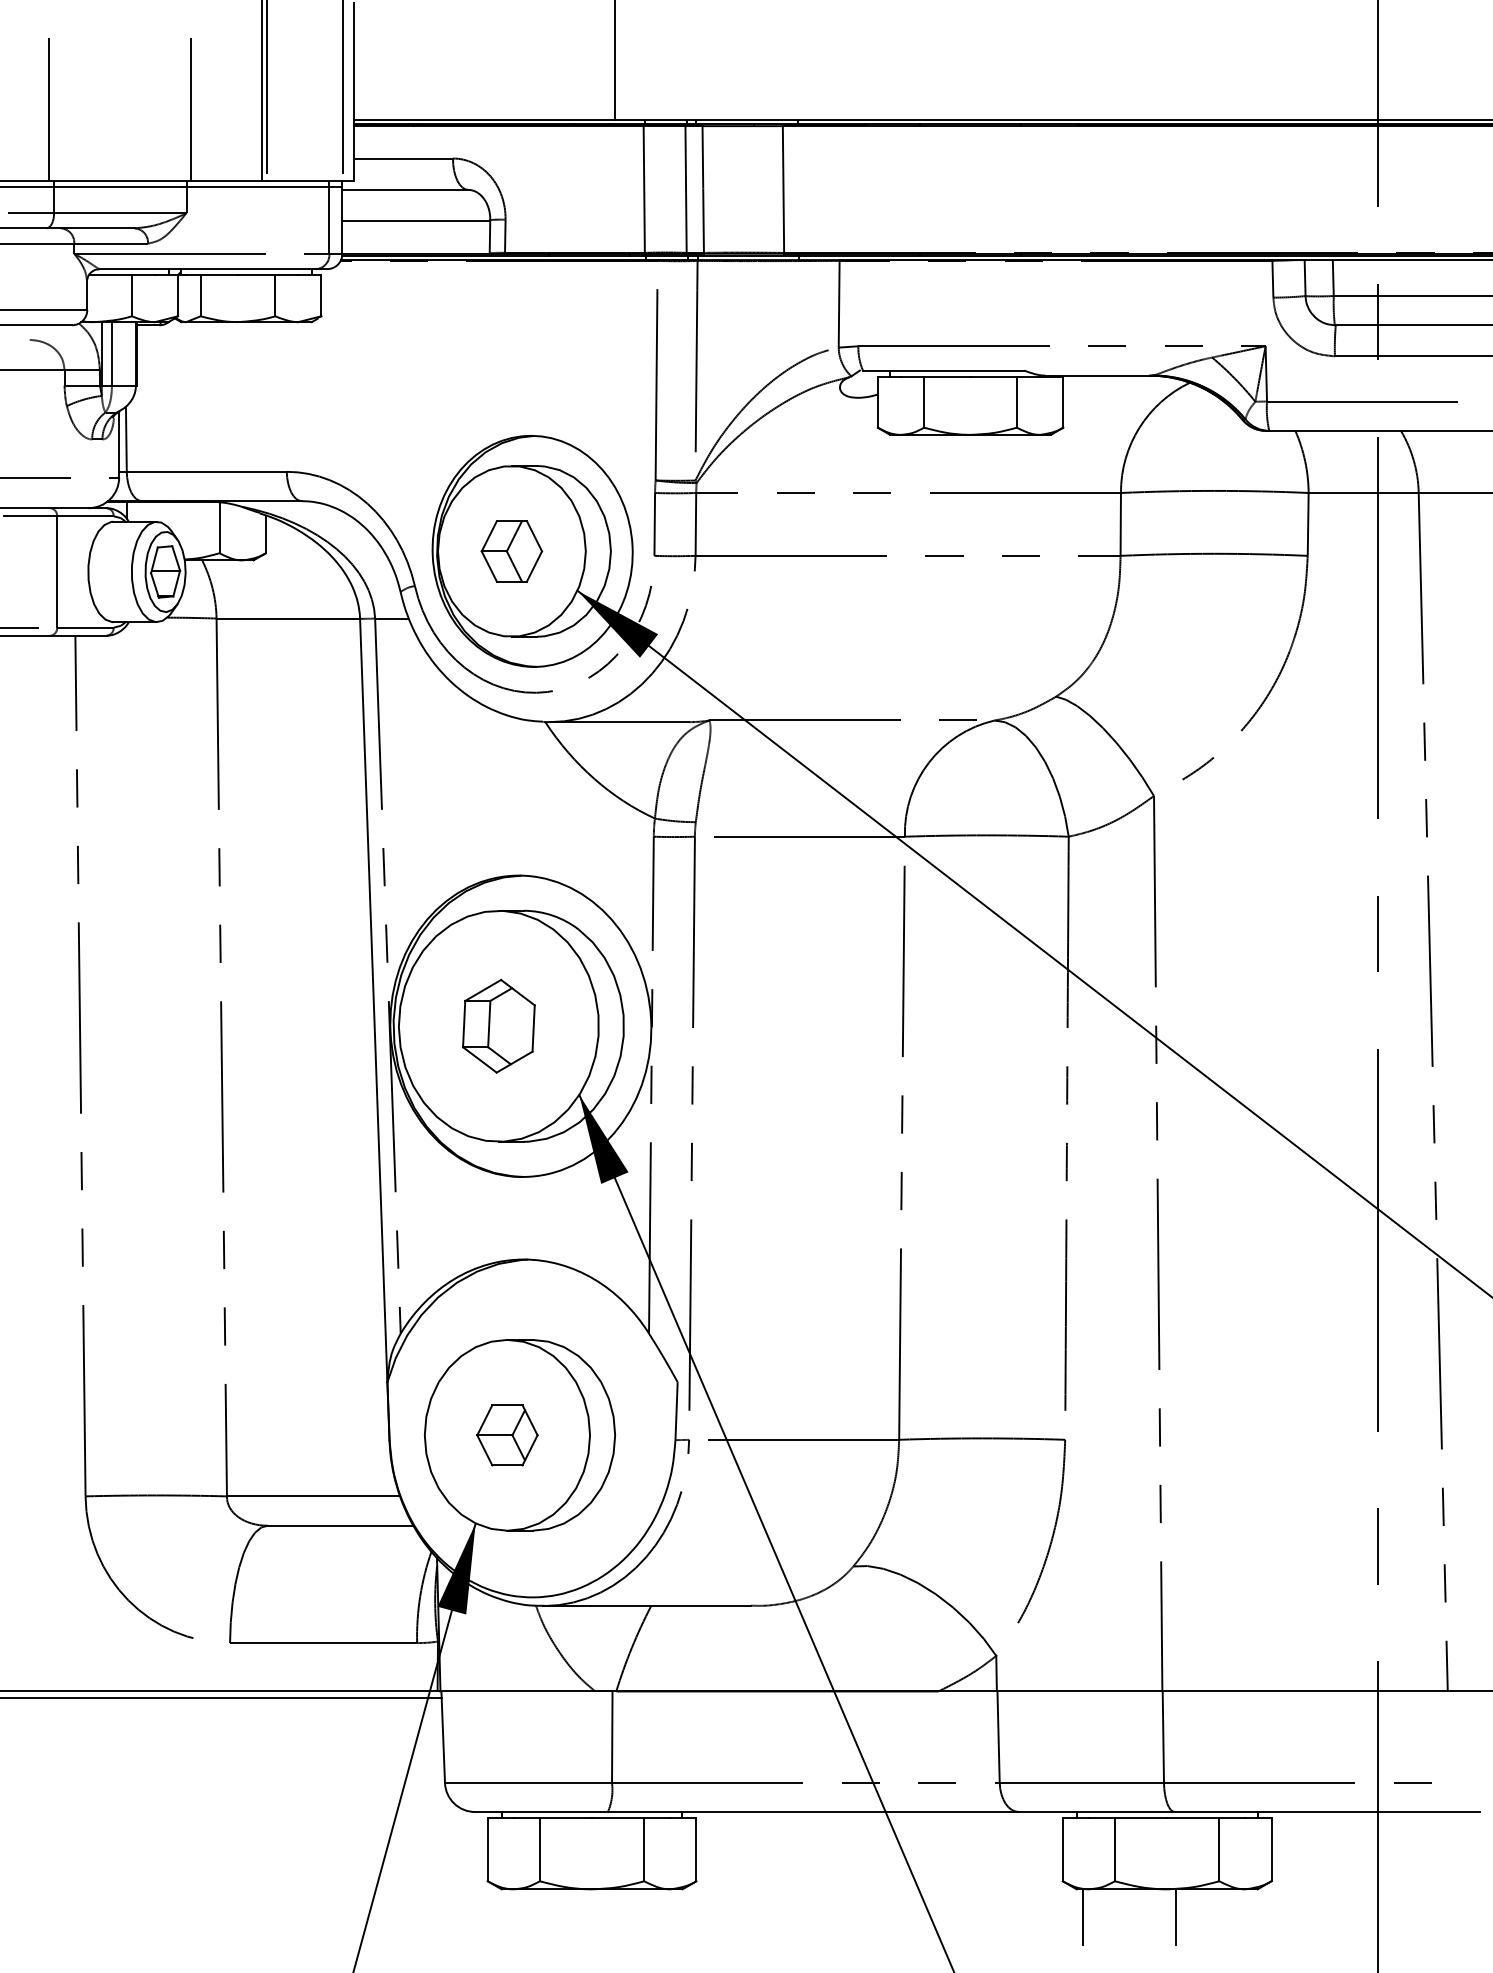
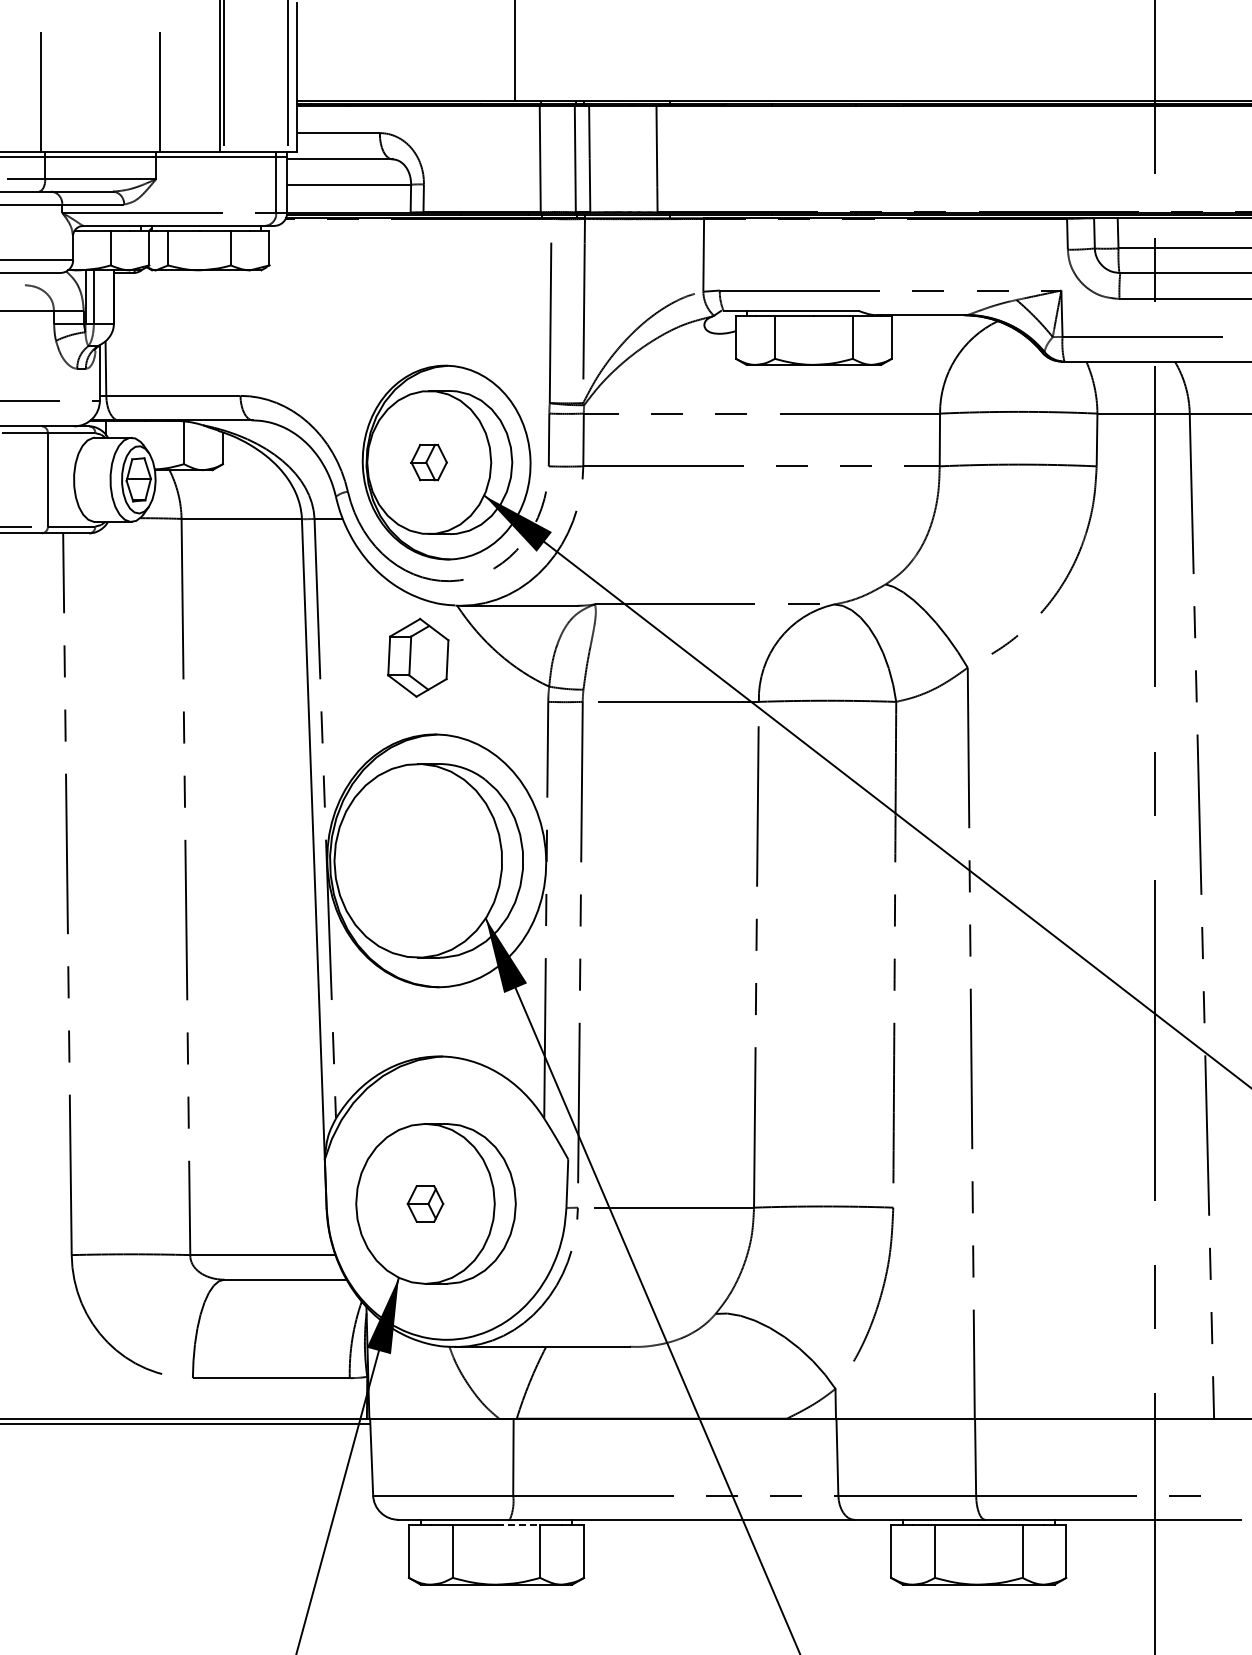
part: (511, 551) -> (428, 462), size x0.7
part: (499, 1025) -> (418, 657), moved
part: (507, 1434) -> (425, 1203), size x0.7
line: (618, 1817) -> (518, 1524), solid -> dashed
line: (1083, 1916) -> (908, 1607), removed
line: (1176, 1916) -> (986, 1607), removed

